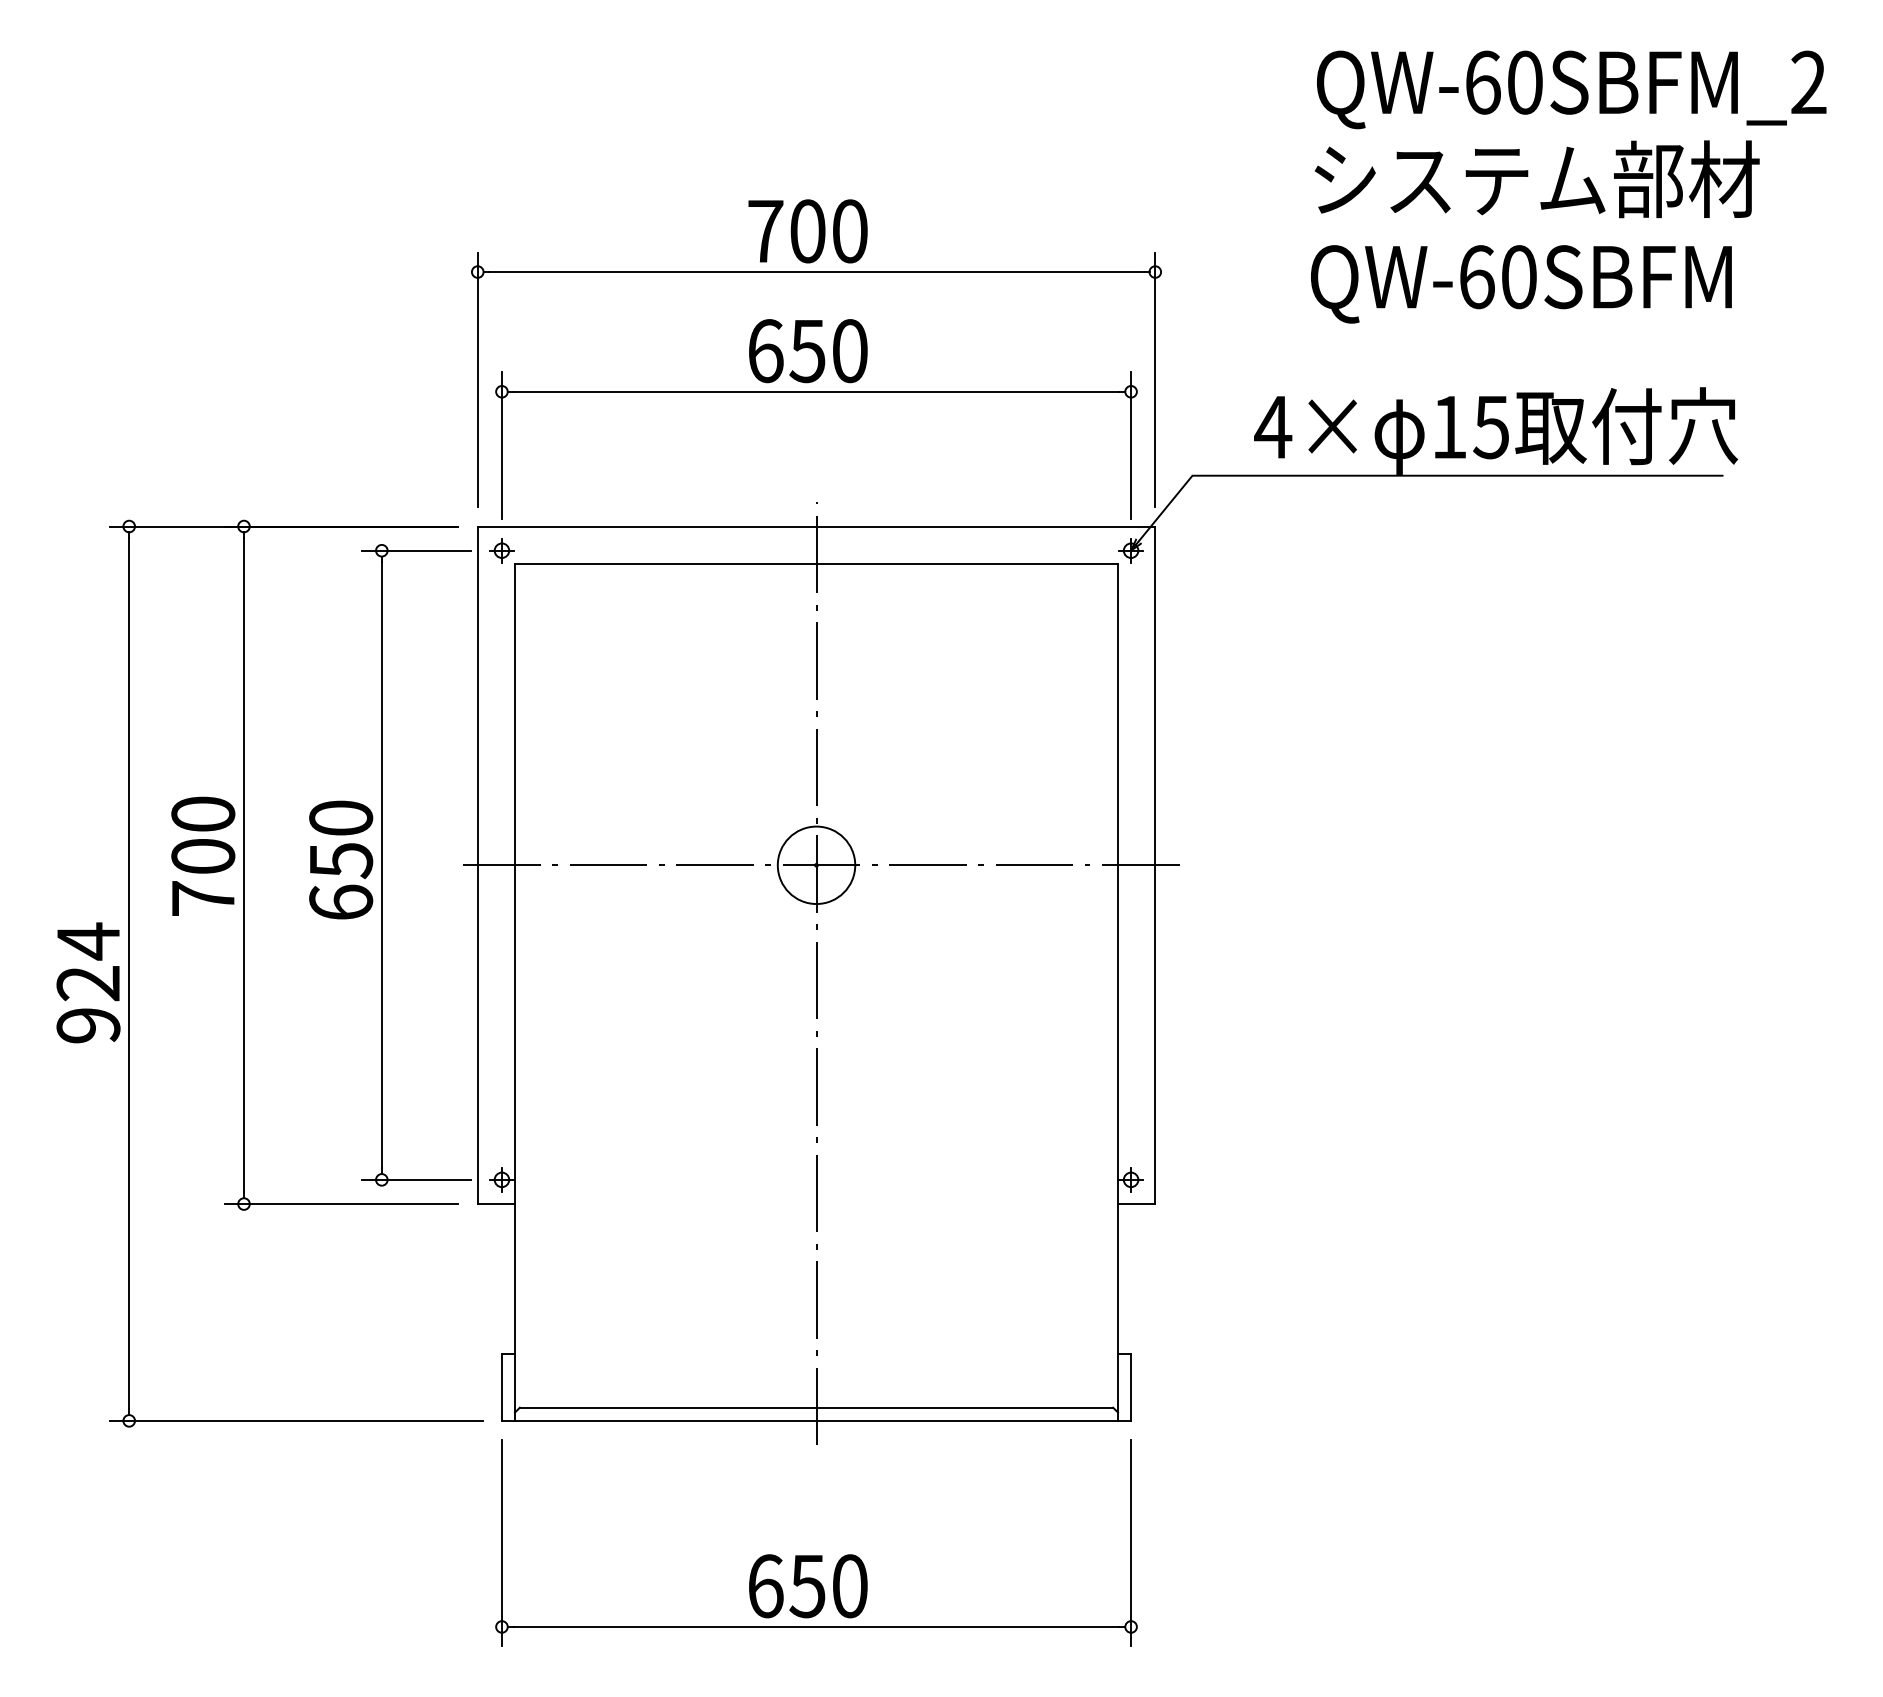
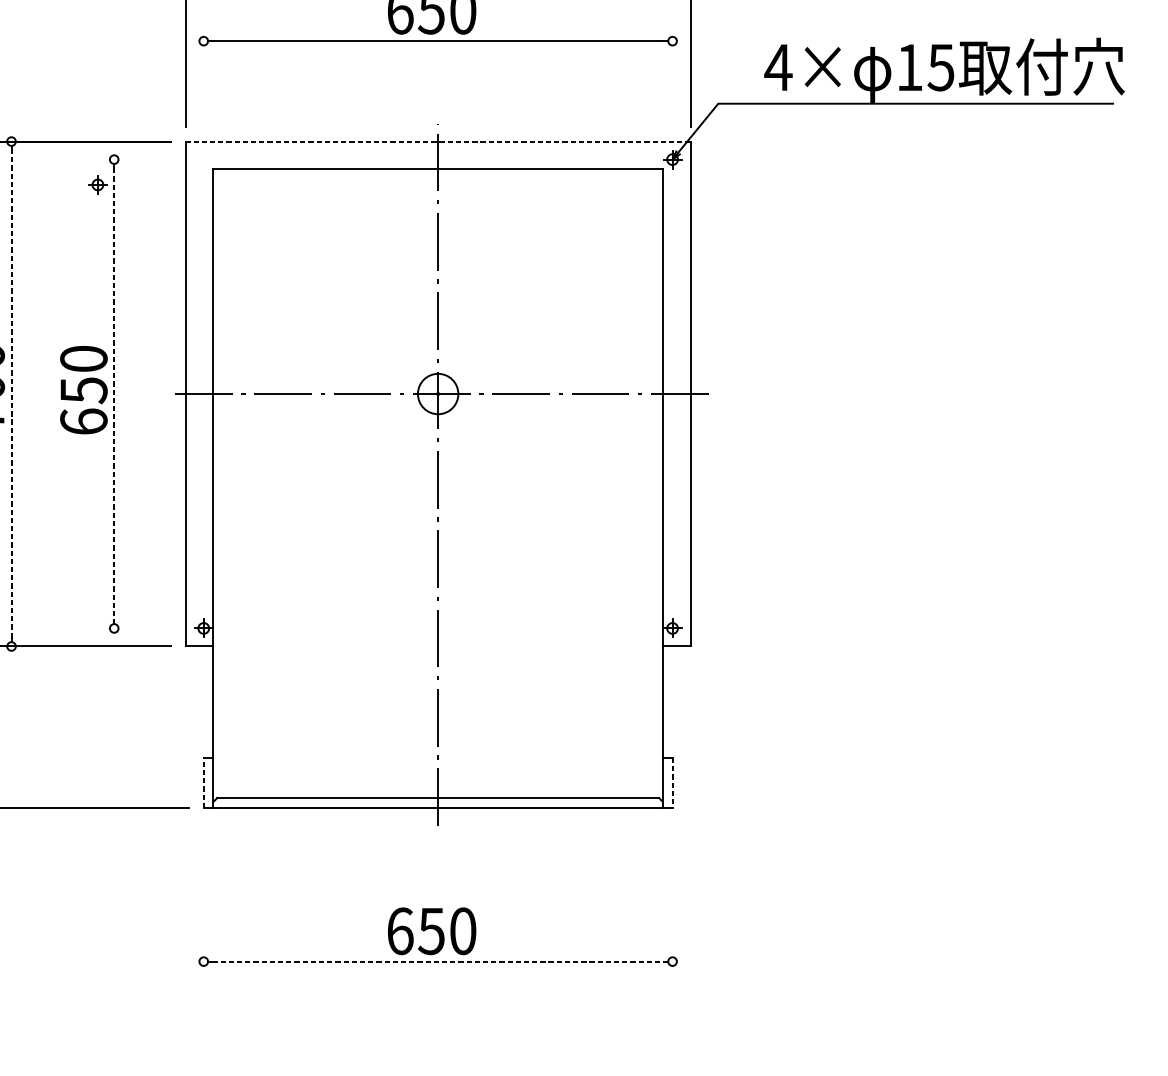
line: (501, 445) -> (203, 81), removed
line: (1131, 445) -> (672, 81), removed
line: (816, 526) -> (438, 141), solid -> dashed
line: (416, 550) -> (140, 159), removed
part: (501, 550) -> (97, 184), moved
line: (244, 864) -> (11, 393), solid -> dashed
line: (381, 865) -> (113, 394), solid -> dashed
circle: (816, 865) -> (438, 394), size x0.7
line: (416, 1179) -> (140, 628), removed
line: (501, 1387) -> (203, 783), solid -> dashed
line: (1131, 1387) -> (672, 783), solid -> dashed
line: (501, 1543) -> (203, 899), removed
line: (1131, 1543) -> (672, 899), removed
line: (816, 1626) -> (438, 961), solid -> dashed

